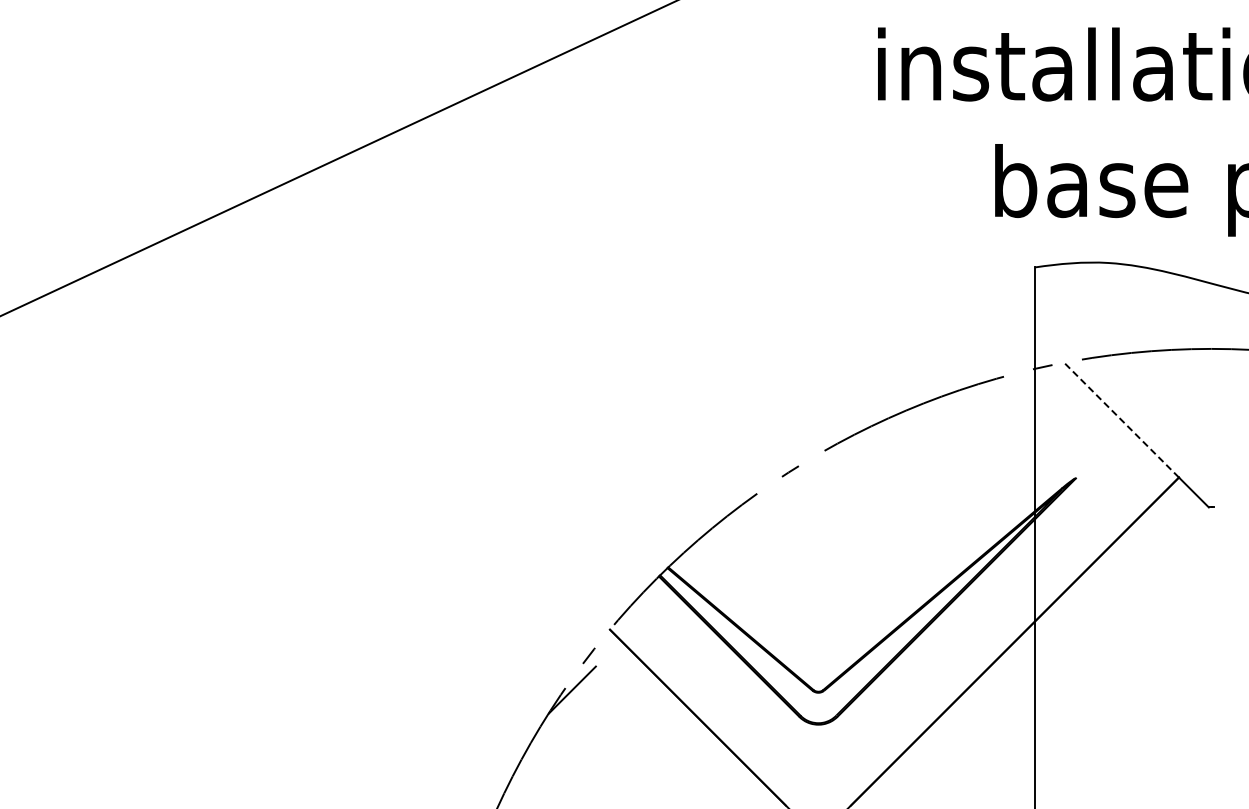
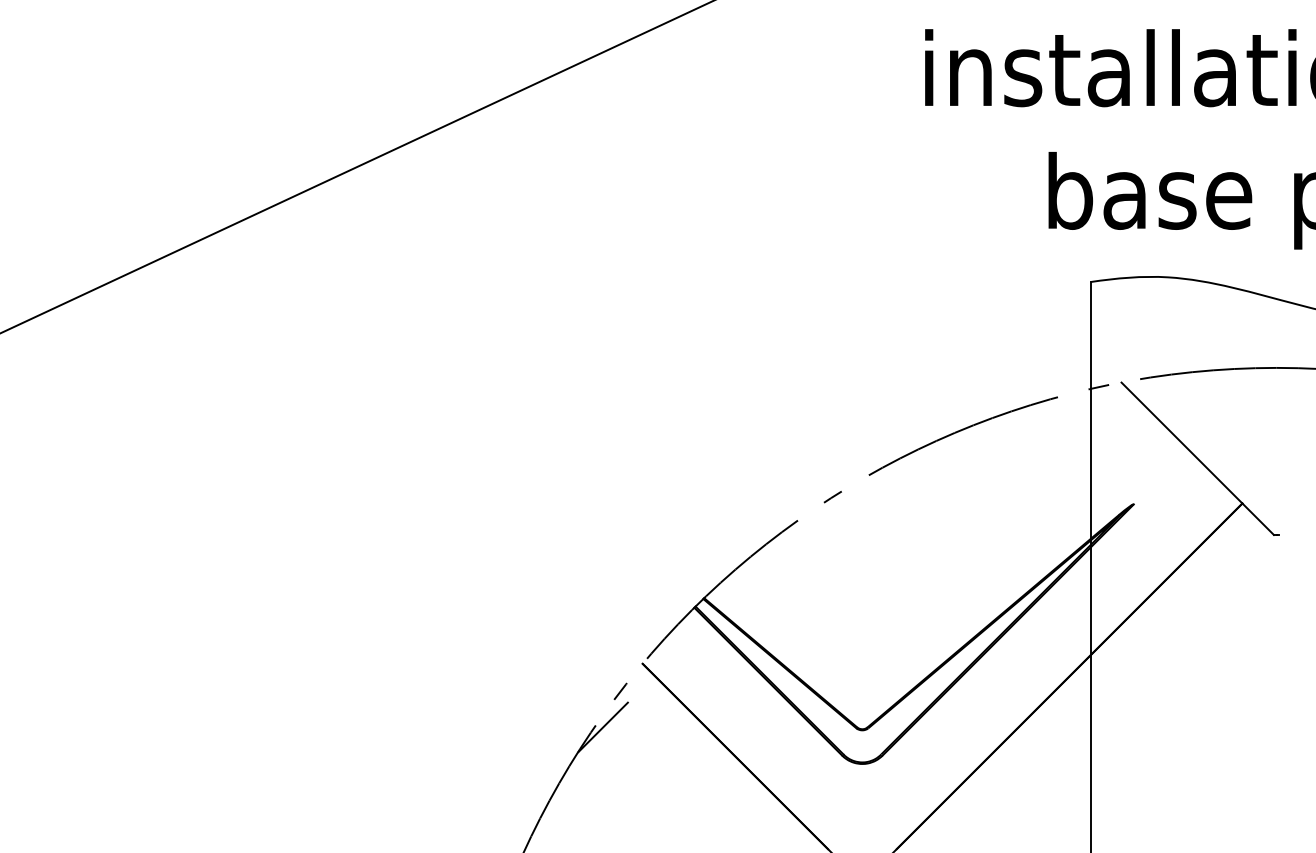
line: (1121, 419) -> (1181, 442), dashed -> solid

